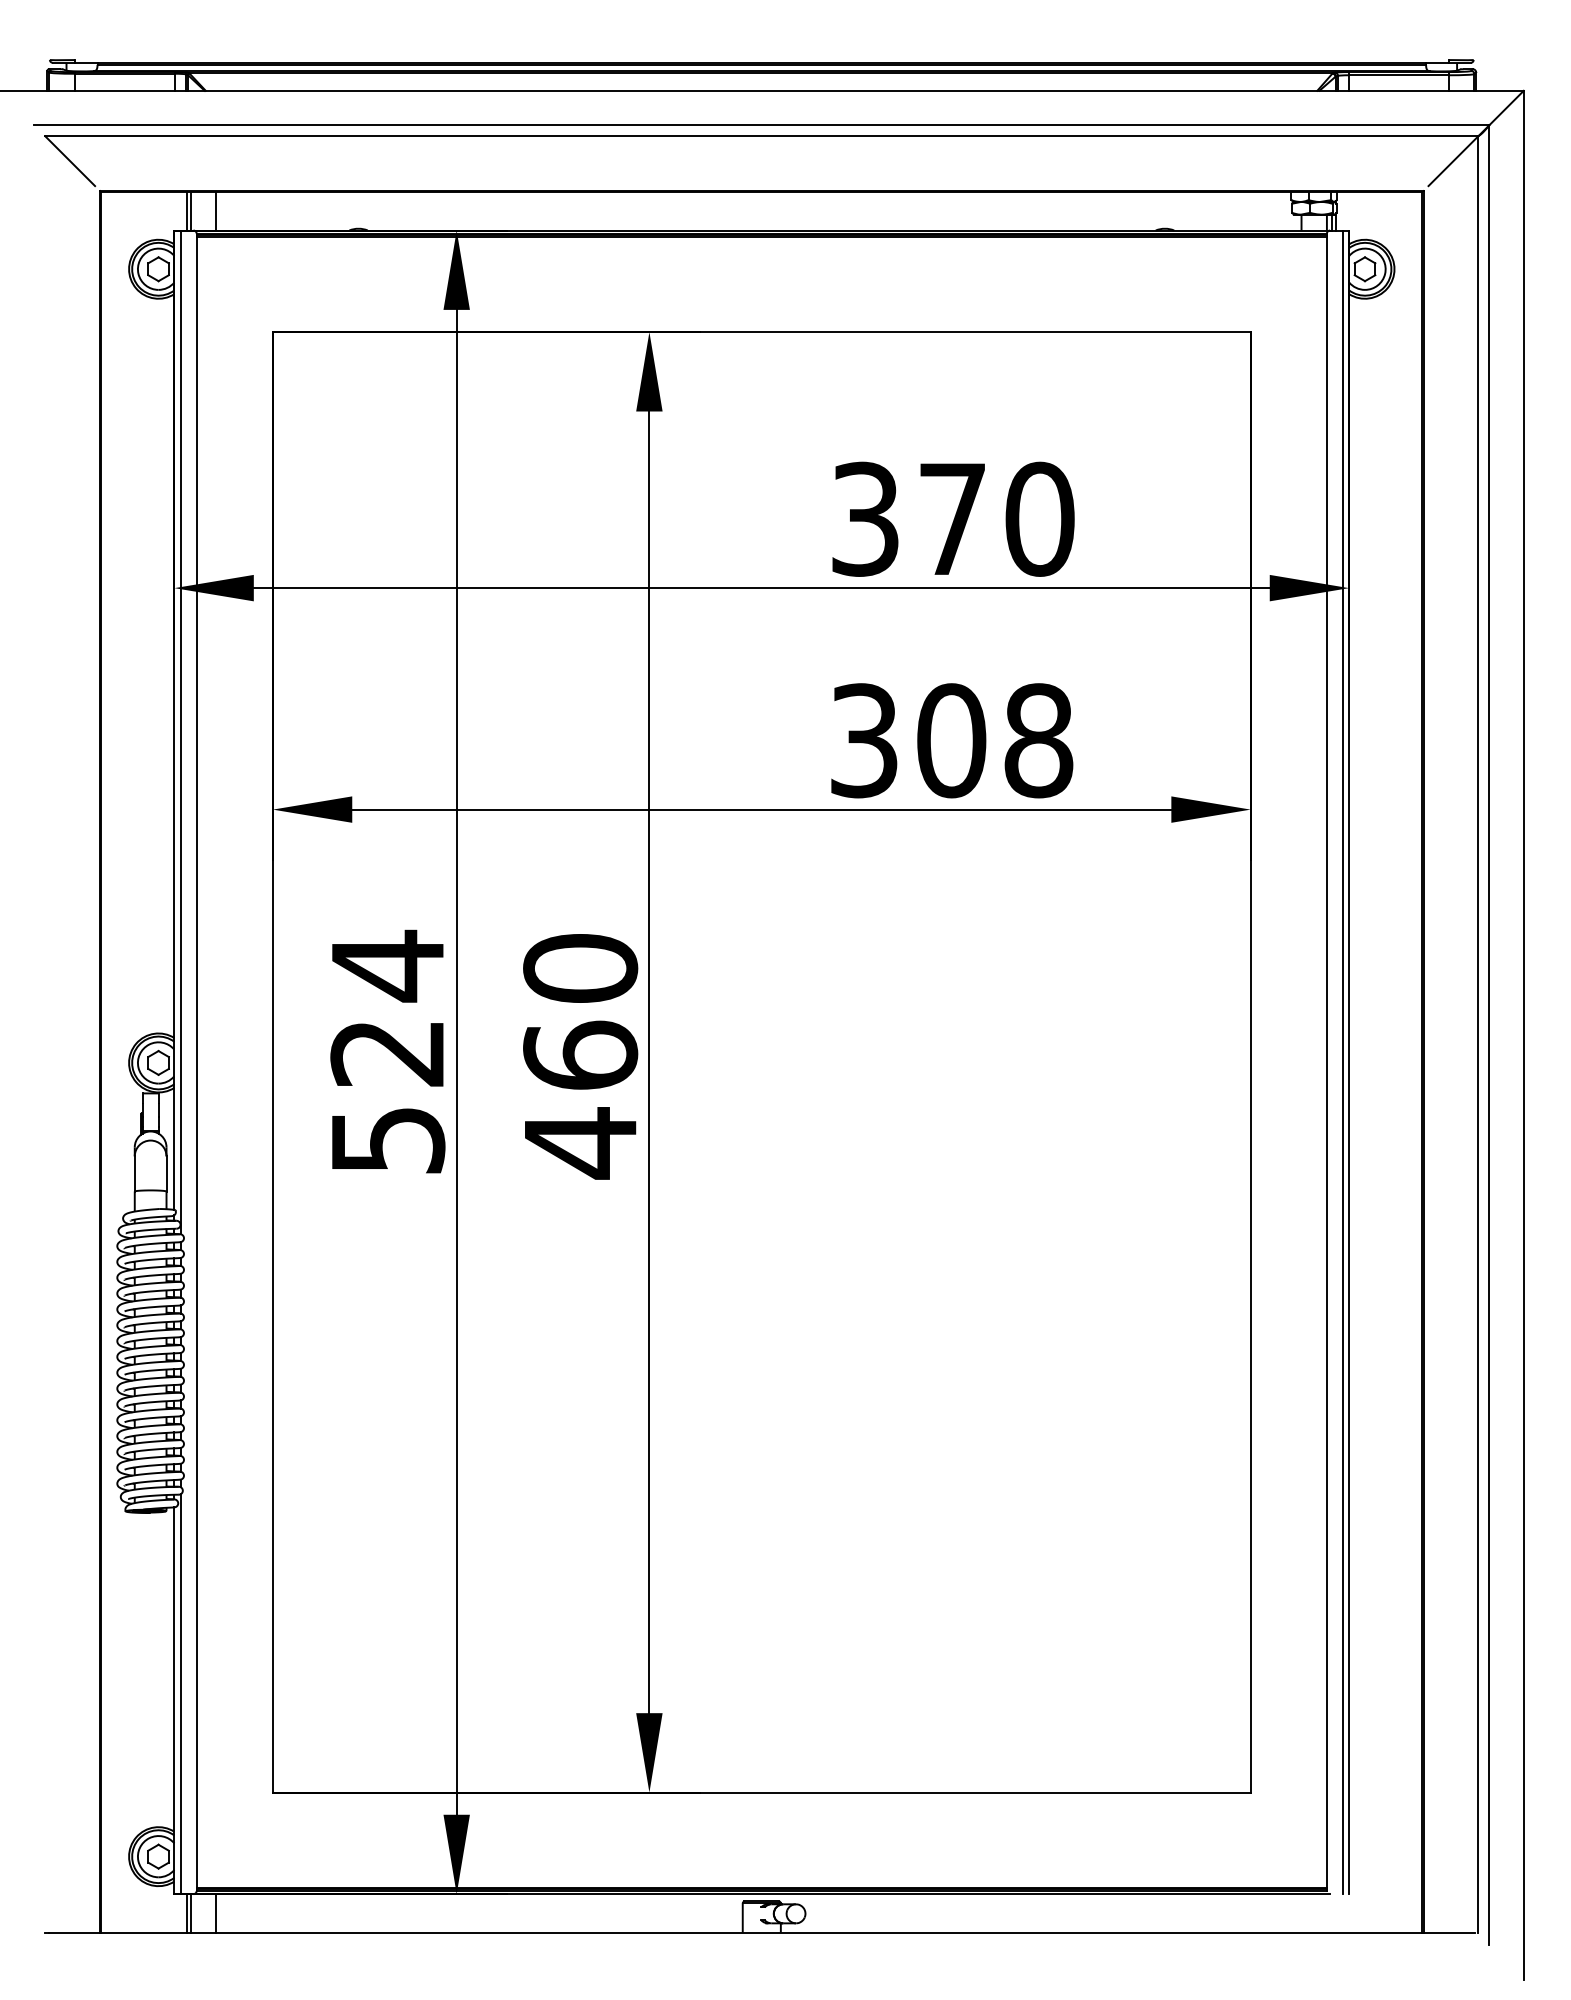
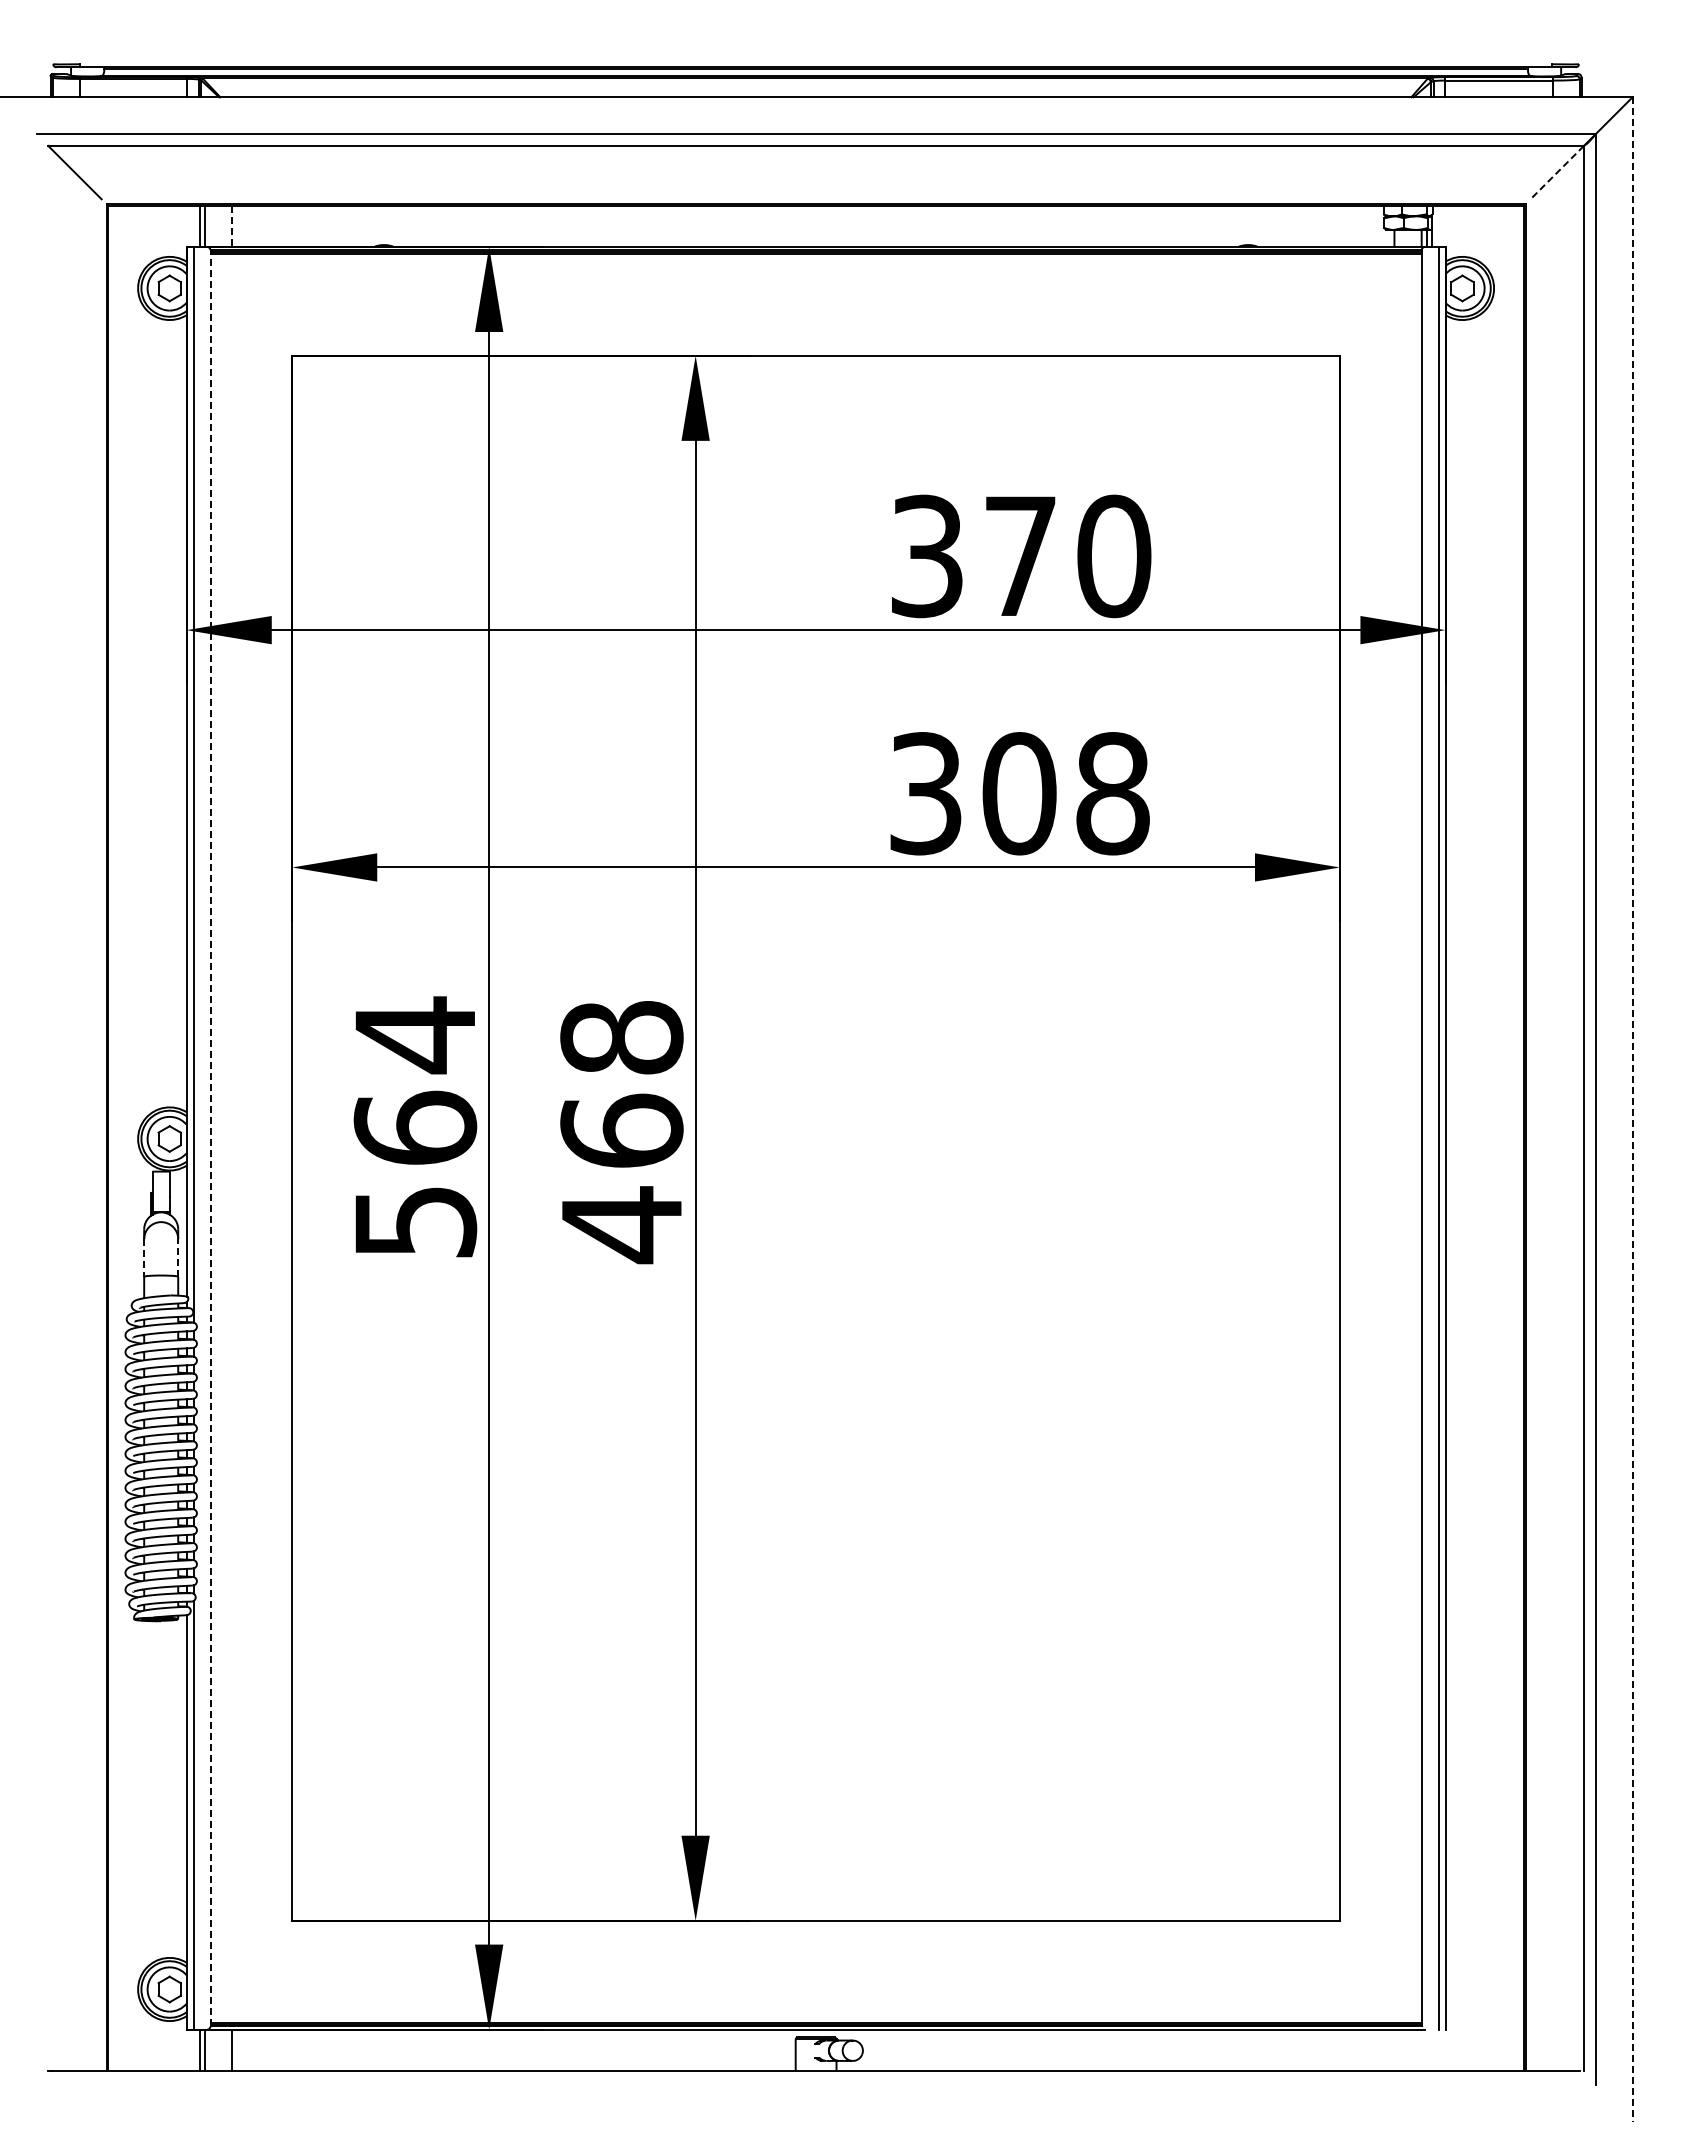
line: (1453, 161) -> (1557, 172), solid -> dashed
line: (216, 212) -> (231, 227), solid -> dashed
text: (580, 968) -> (621, 1037), 460 -> 468
line: (1523, 1035) -> (1632, 1109), solid -> dashed
text: (387, 1052) -> (415, 1127), 524 -> 564
line: (196, 1062) -> (210, 1138), solid -> dashed
line: (135, 1173) -> (144, 1257), solid -> dashed
line: (166, 1173) -> (178, 1257), solid -> dashed

